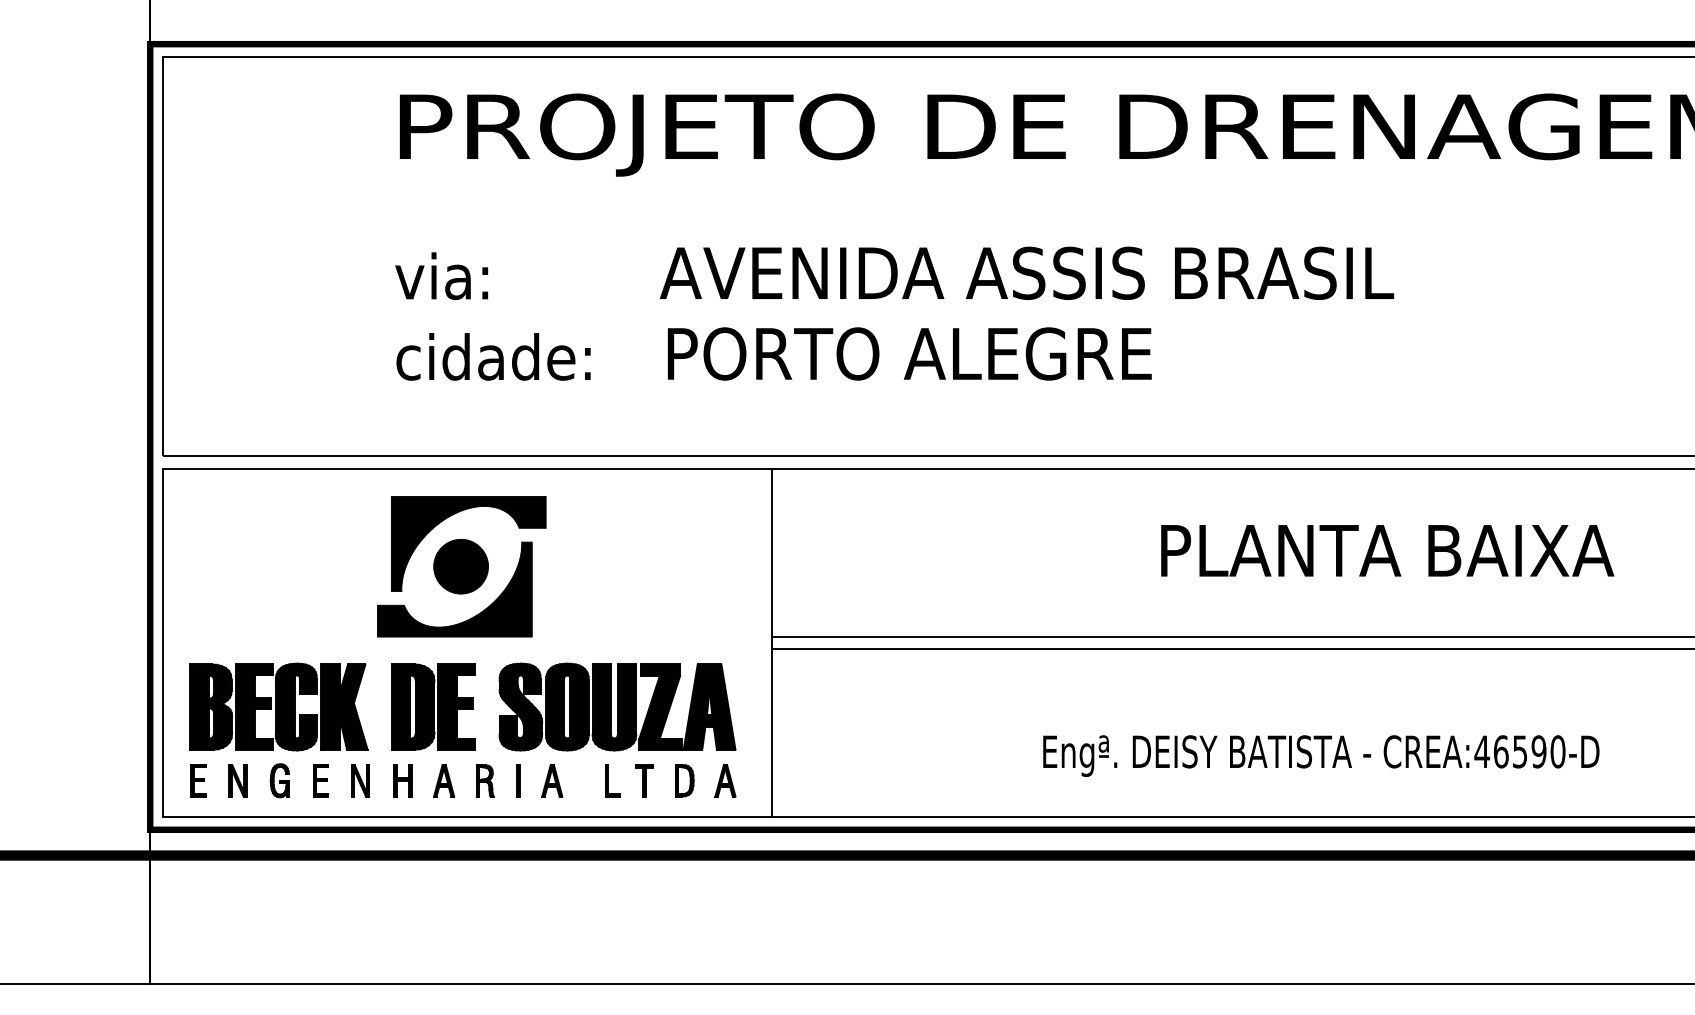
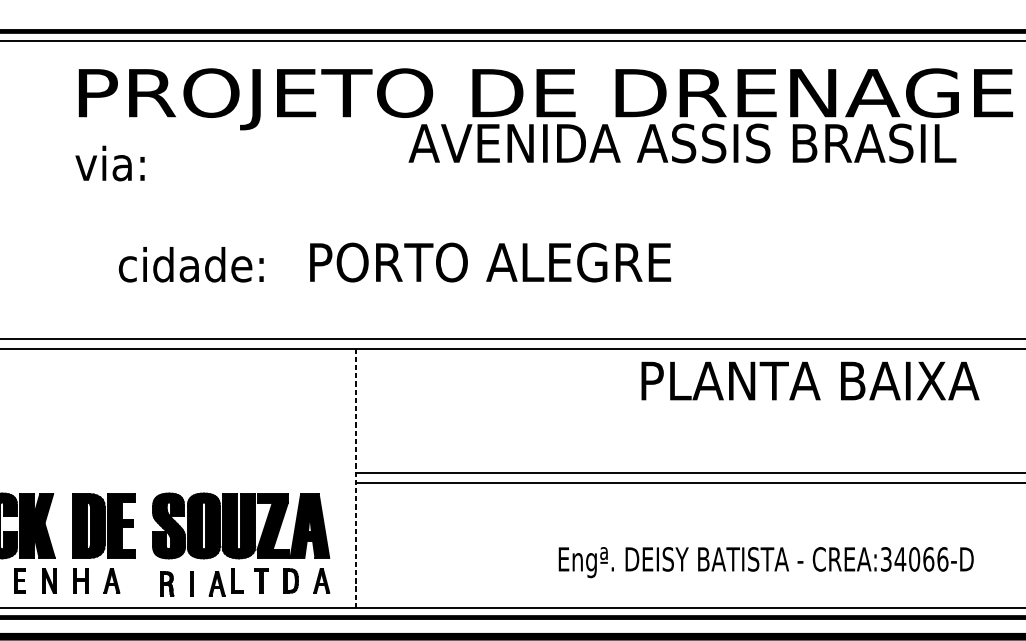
text: (1026, 272) -> (682, 142), moved
text: (441, 276) -> (109, 163), moved
text: (909, 353) -> (490, 262), moved
text: (493, 356) -> (191, 264), moved
text: (1387, 550) -> (810, 380), moved
part: (461, 566) -> (124, 421), removed
line: (771, 643) -> (356, 478), solid -> dashed
text: (1519, 751) -> (914, 559), CREA:46590-D -> CREA:34066-D
part: (519, 780) -> (192, 583), moved

